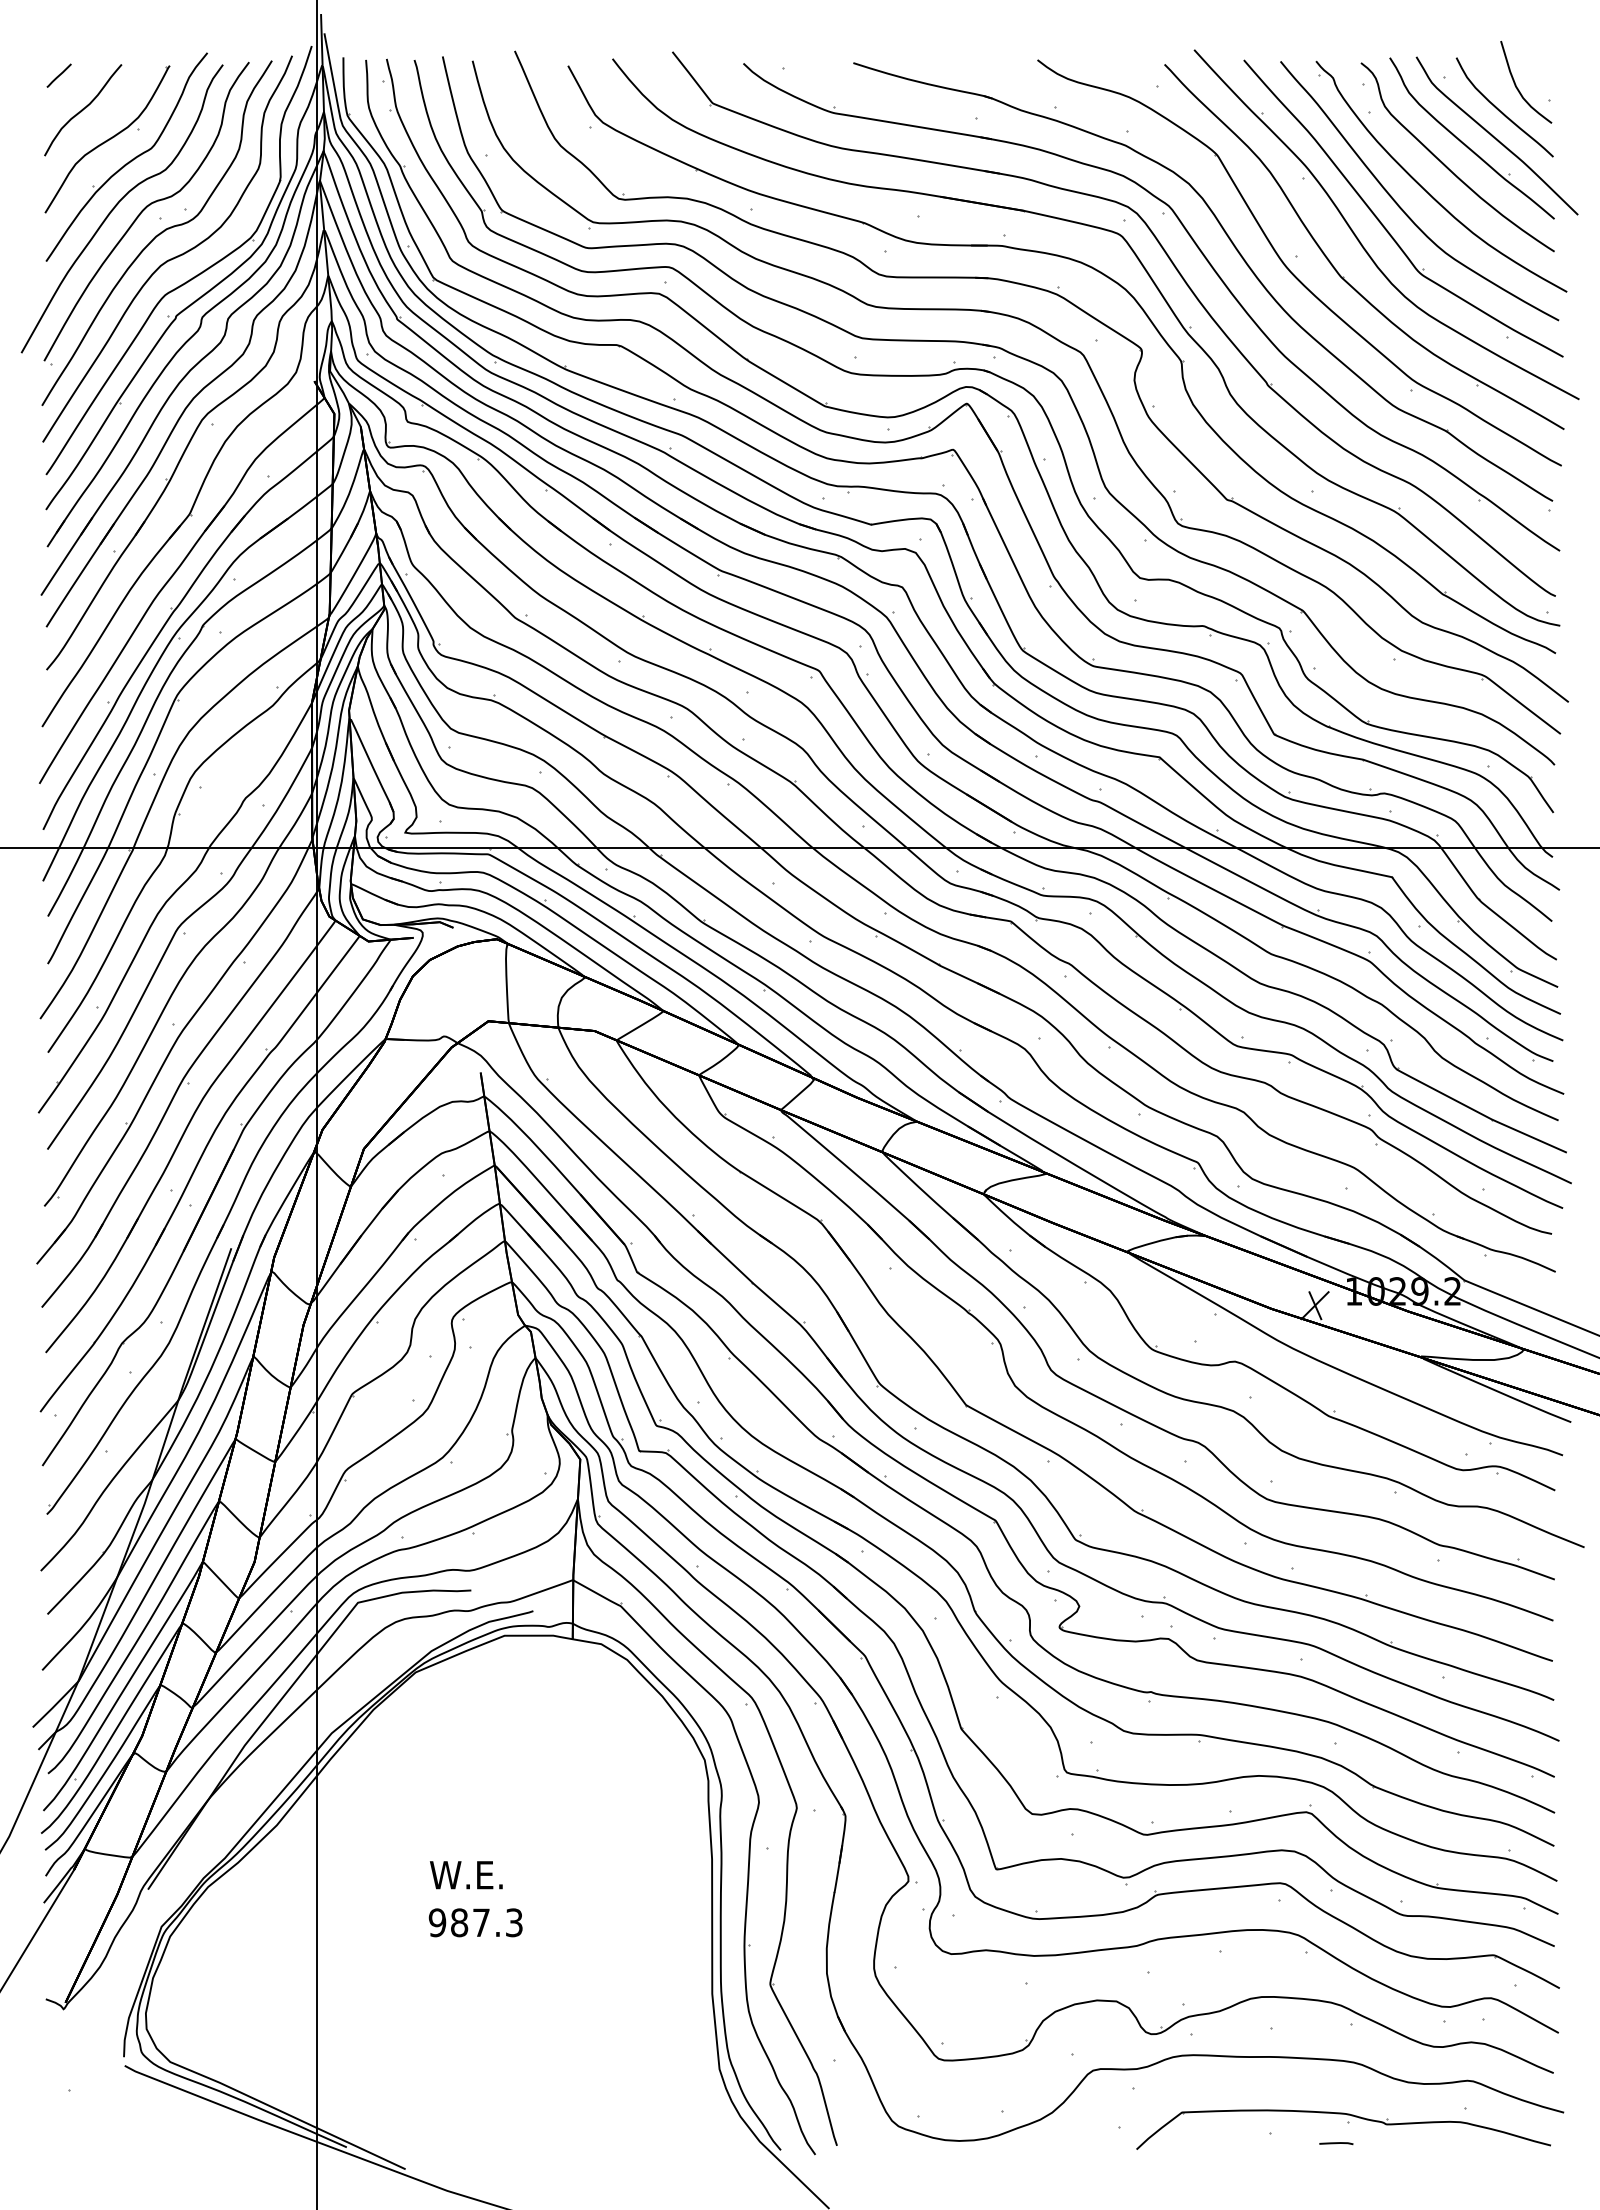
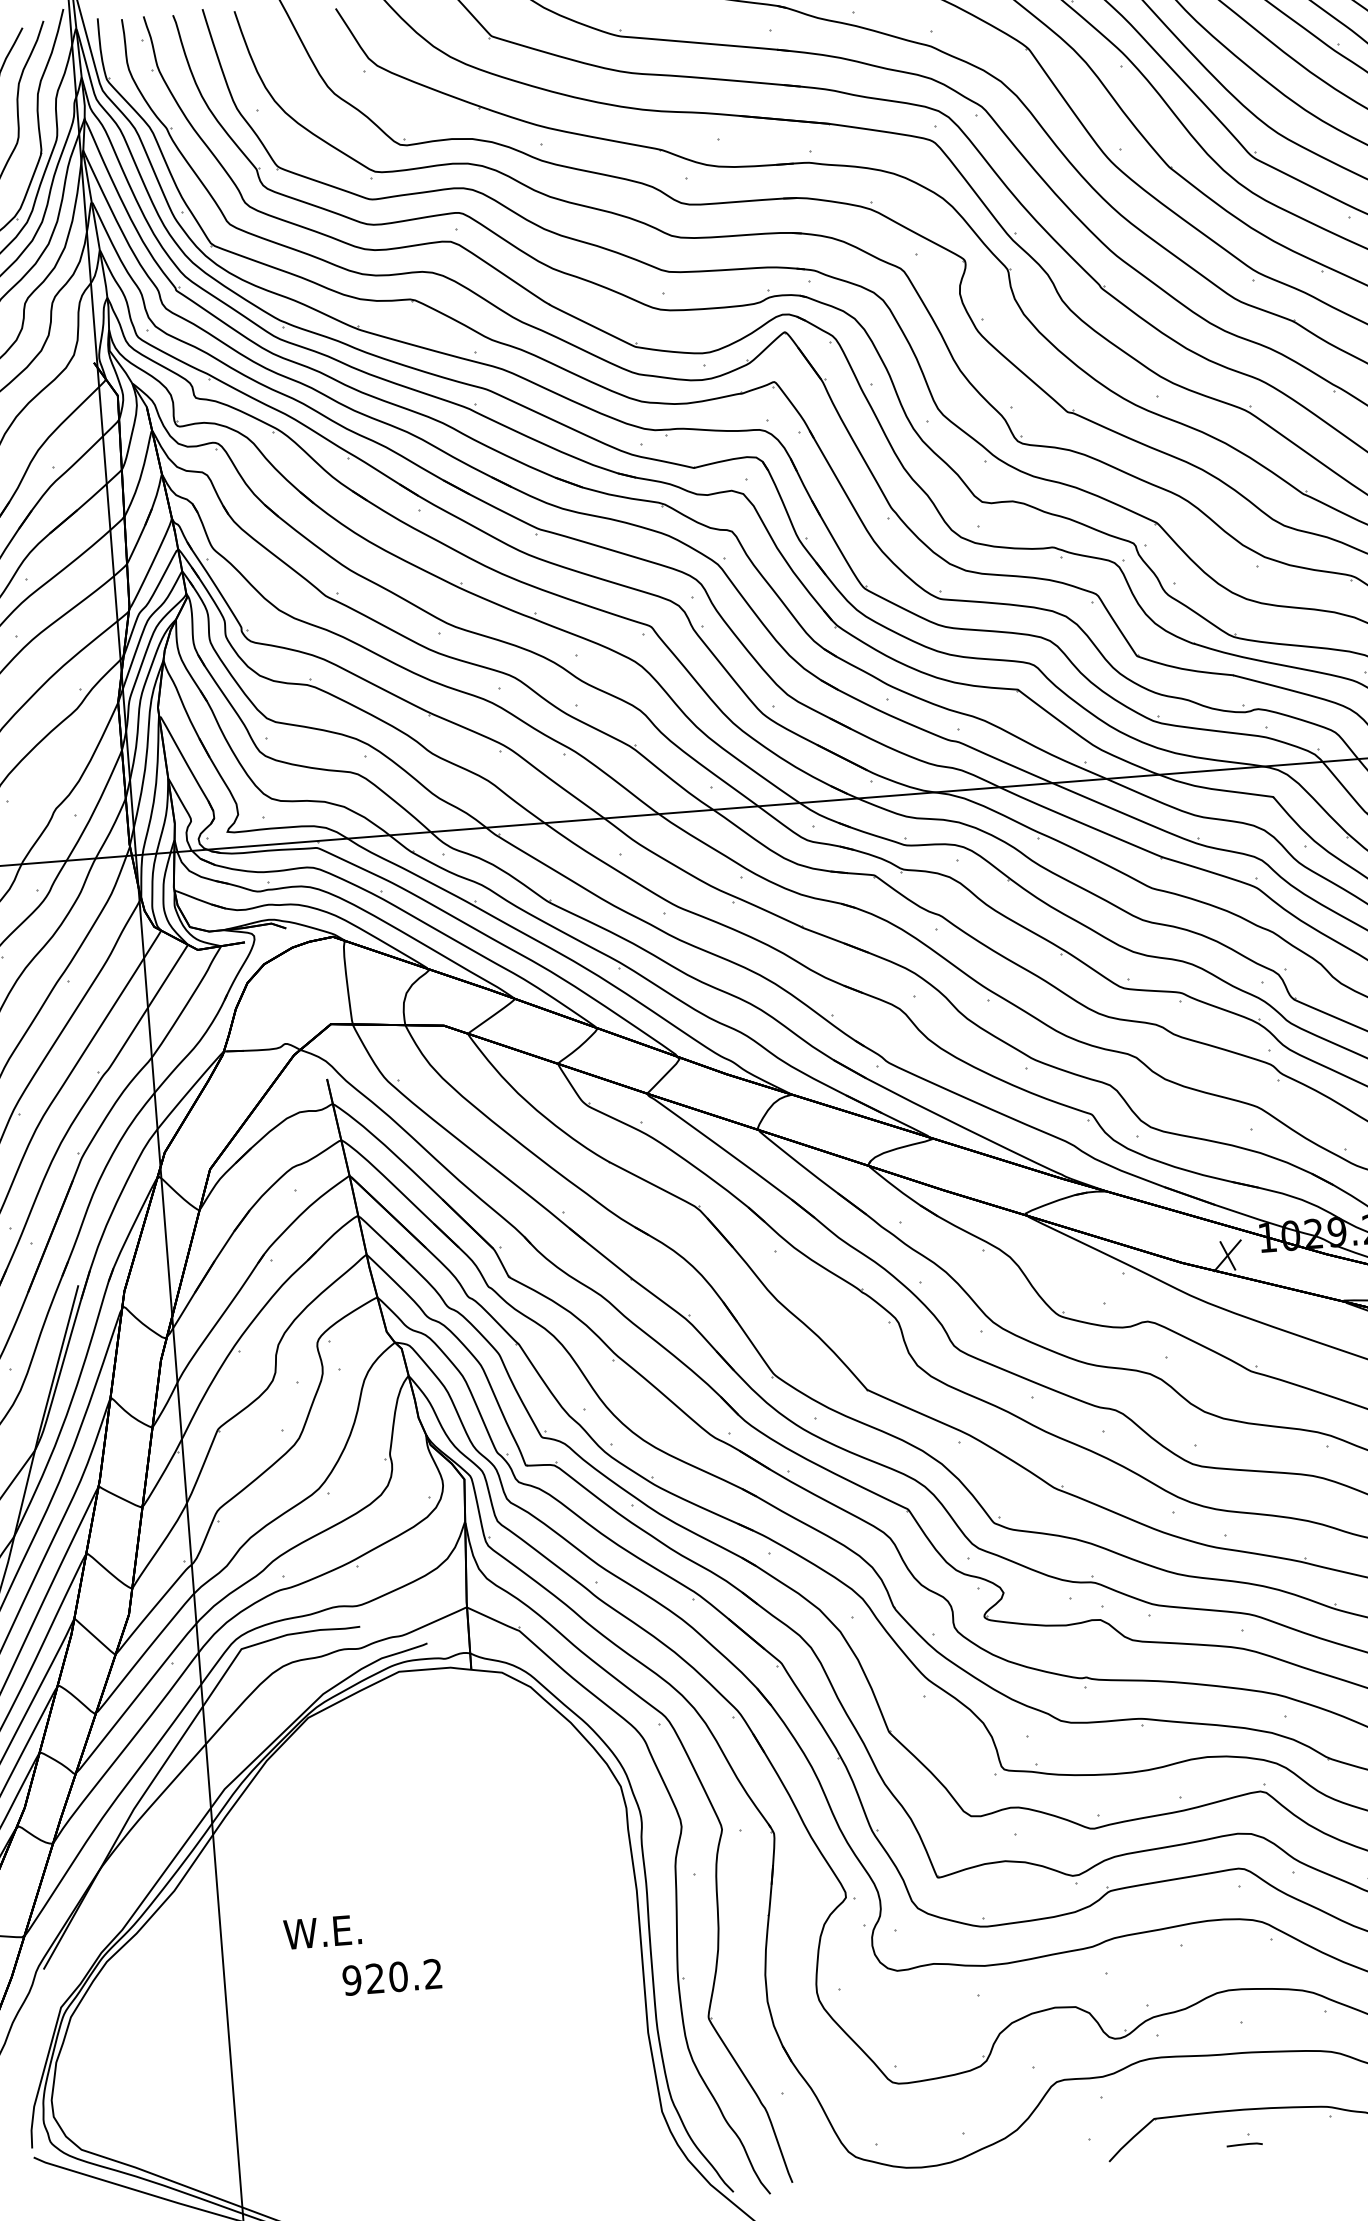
text: (466, 1875) -> (322, 1932), moved
text: (486, 1922) -> (403, 1976), 987.3 -> 920.2
line: (1336, 2143) -> (1244, 2144), moved

